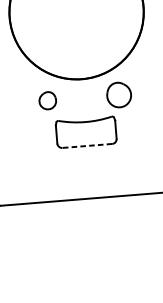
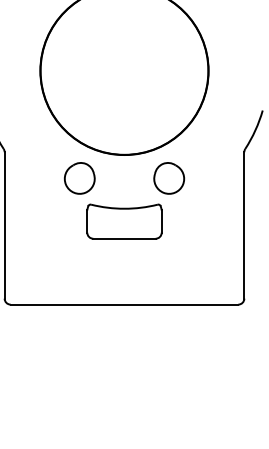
part: (47, 100) -> (79, 178), size x1.43
line: (87, 145) -> (124, 238), dashed -> solid

